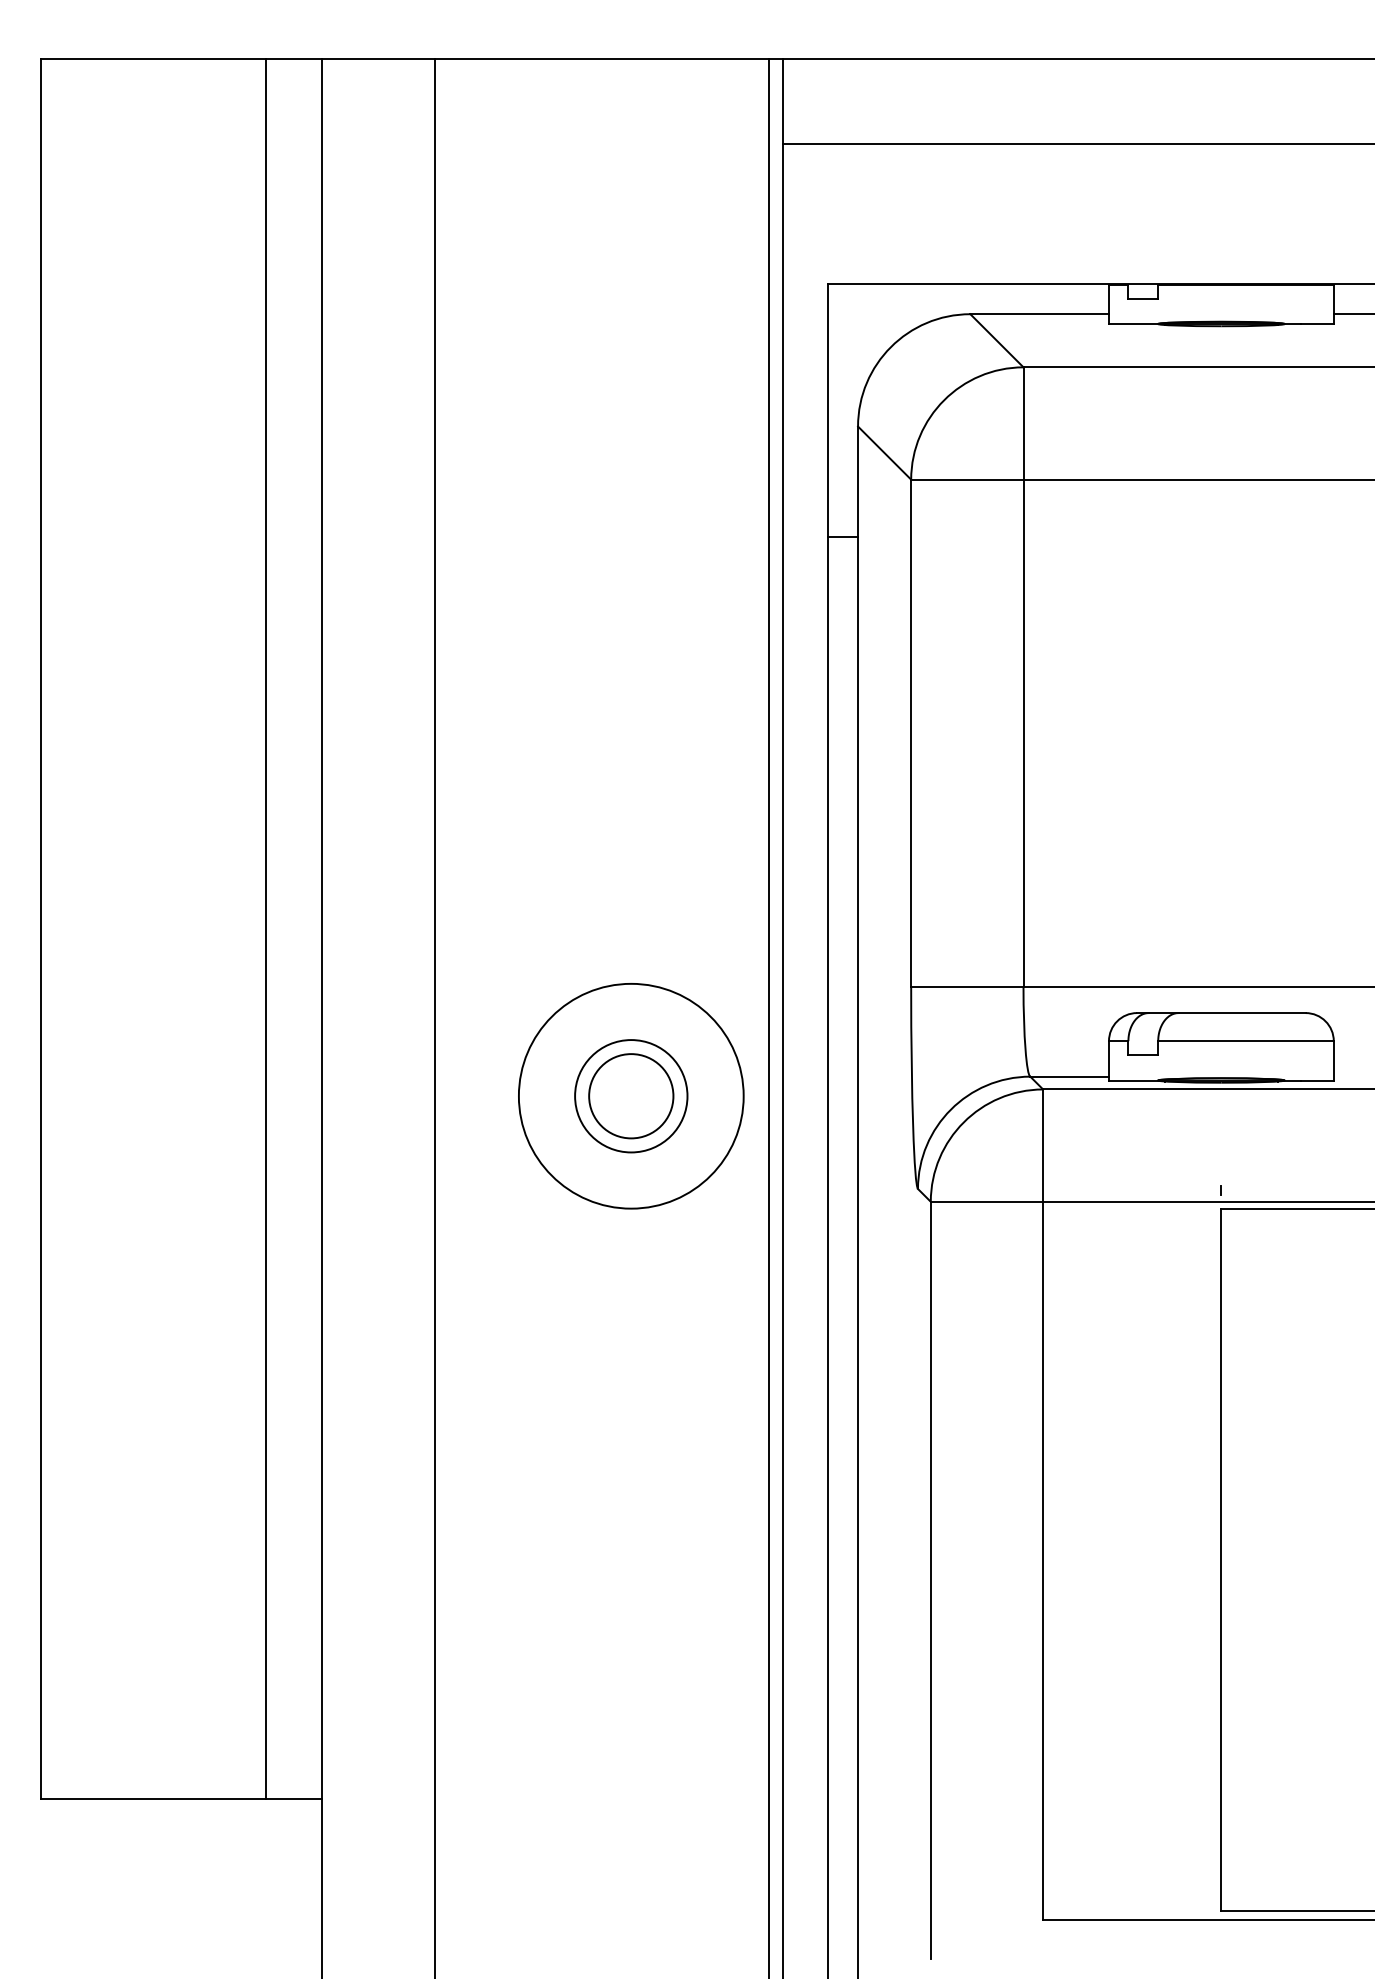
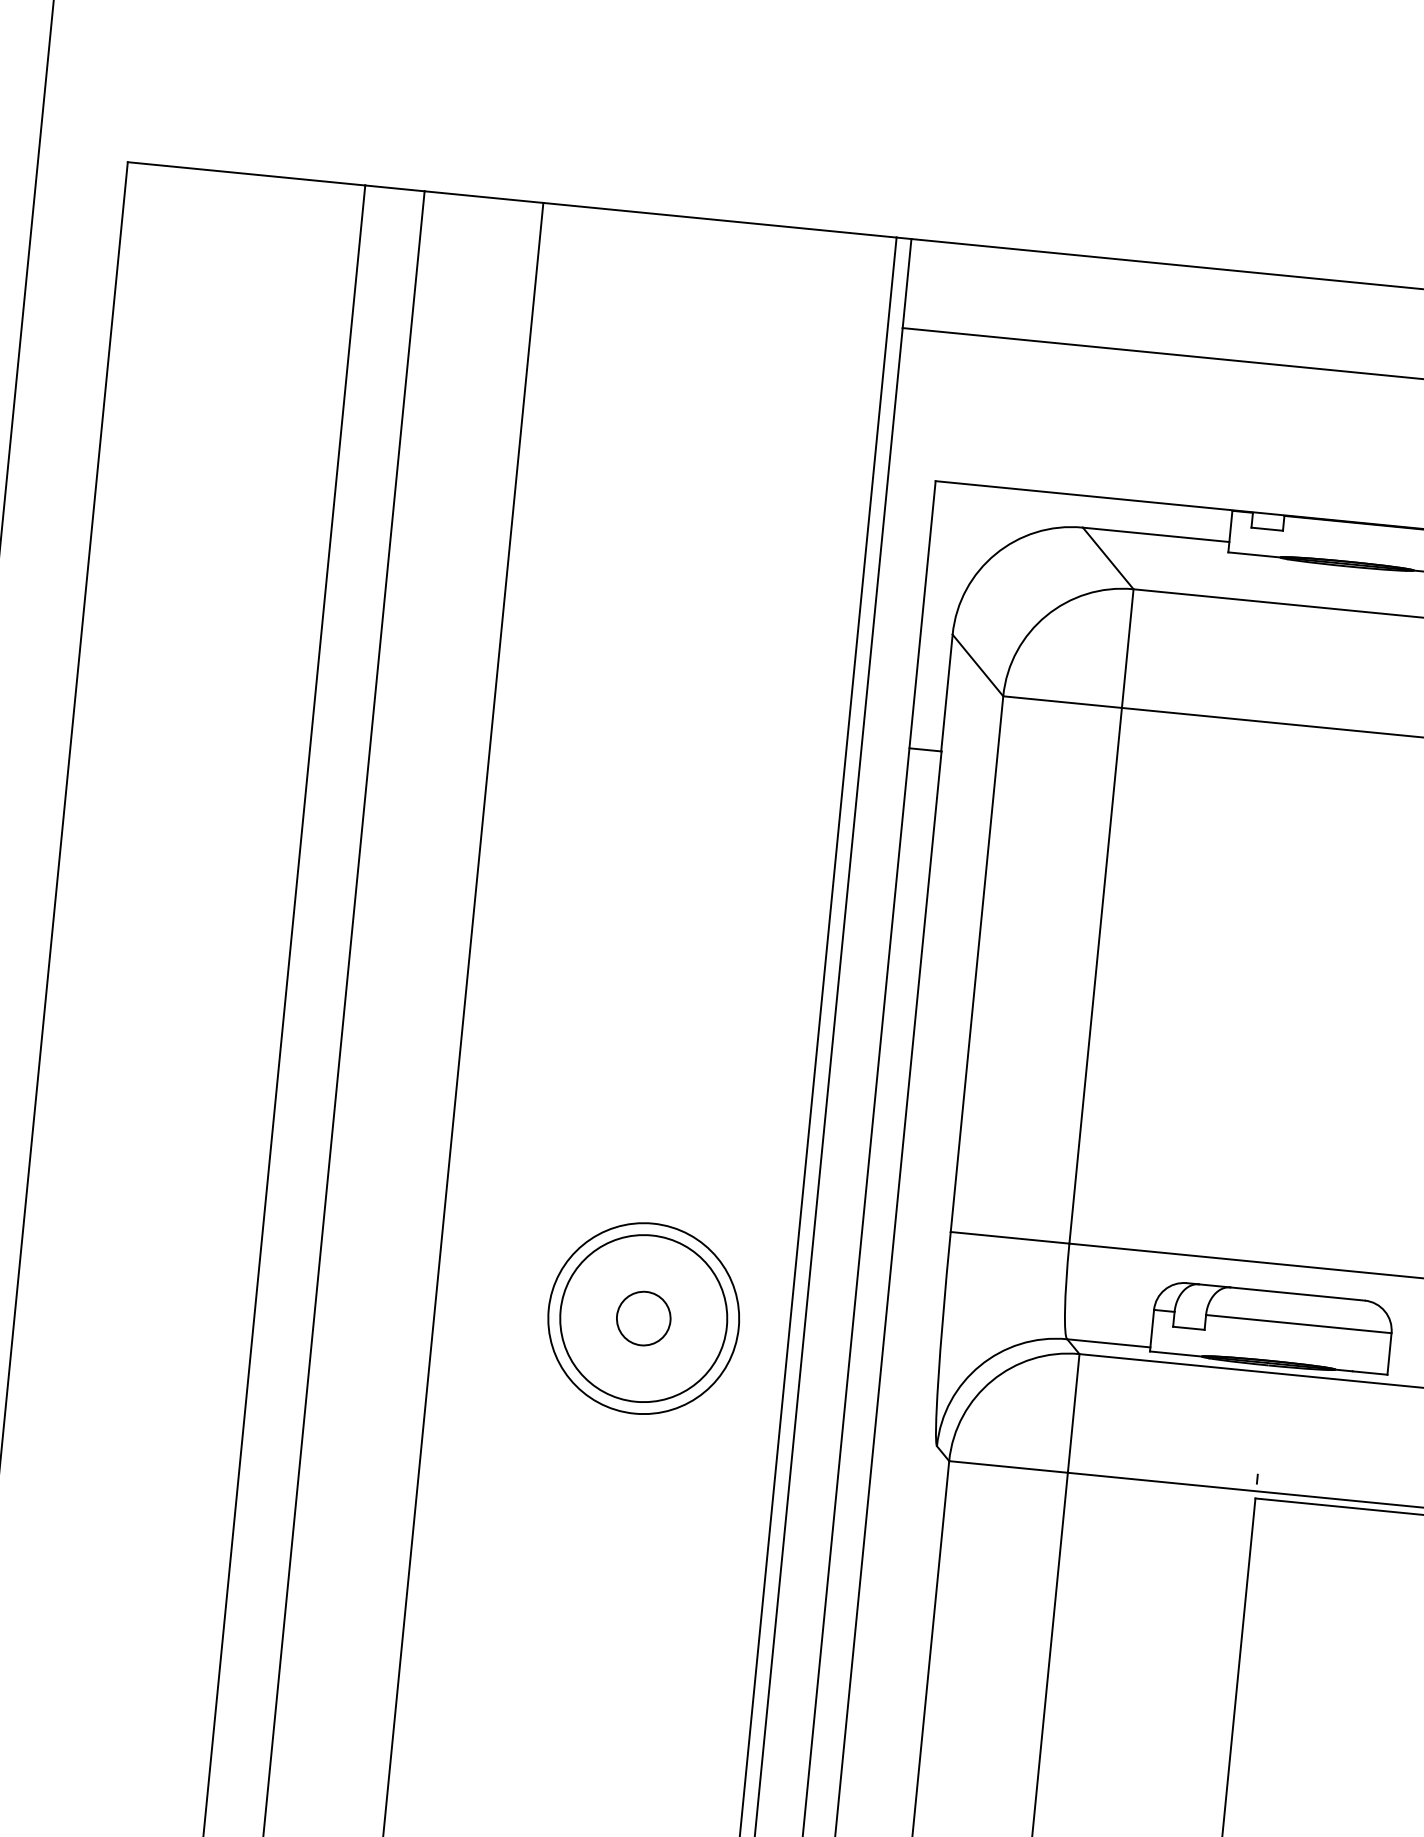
circle: (630, 1095) -> (643, 1317), size x0.7
circle: (631, 1096) -> (643, 1318), size x0.6
circle: (631, 1096) -> (643, 1318), size x1.6

